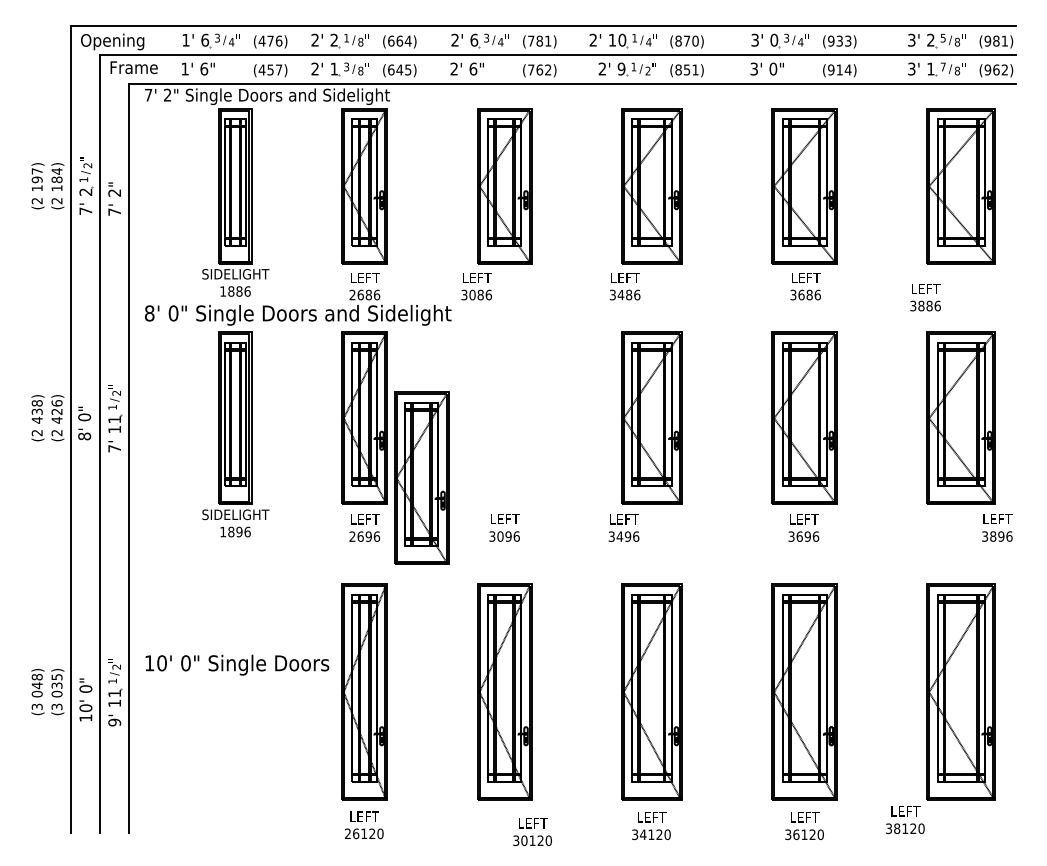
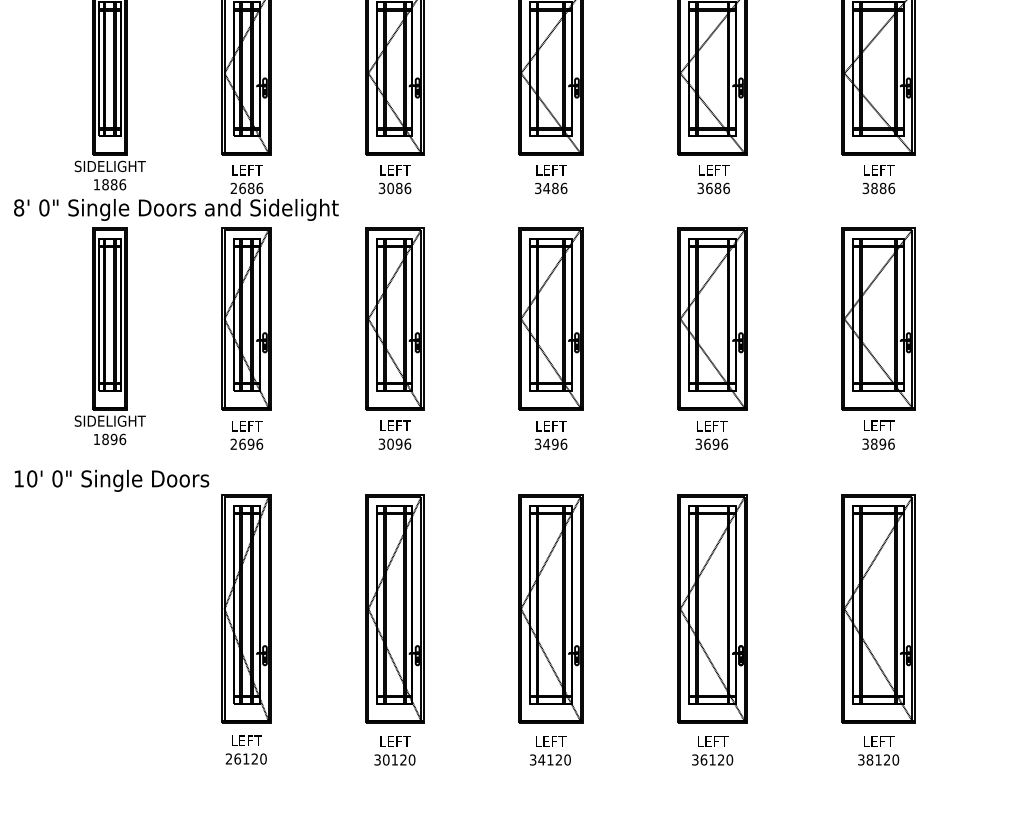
text: (476, 286) -> (394, 179), moved
text: (624, 286) -> (550, 179), moved
text: (925, 297) -> (878, 179), moved
part: (421, 477) -> (394, 318), moved
text: (623, 527) -> (550, 434), moved
text: (997, 527) -> (878, 434), moved
text: (237, 664) -> (112, 480), moved
text: (905, 820) -> (878, 751), moved
text: (532, 832) -> (394, 751), moved

